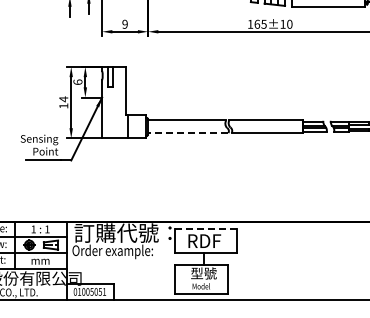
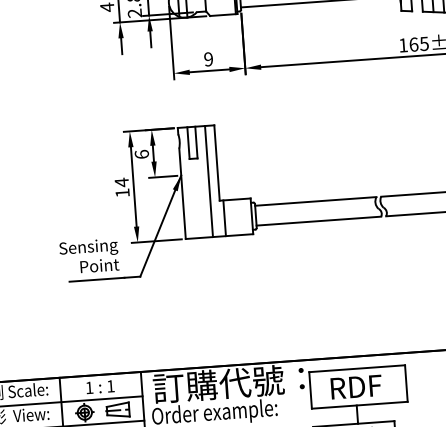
line: (119, 102) -> (208, 181), added
line: (187, 133) -> (317, 221), dashed -> solid
line: (206, 229) -> (357, 368), dashed -> solid

